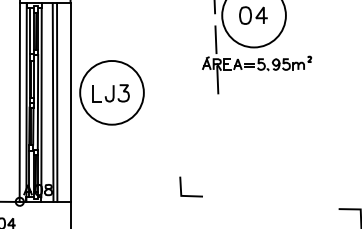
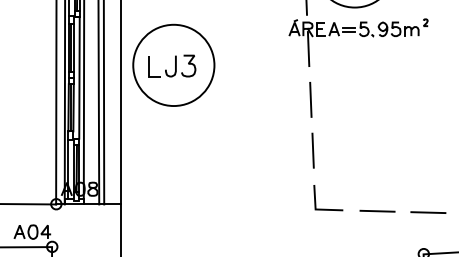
line: (219, 119) -> (310, 99), added
line: (220, 159) -> (312, 150), added
line: (181, 186) -> (315, 197), moved
line: (271, 206) -> (377, 210), added
line: (311, 208) -> (428, 212), added

